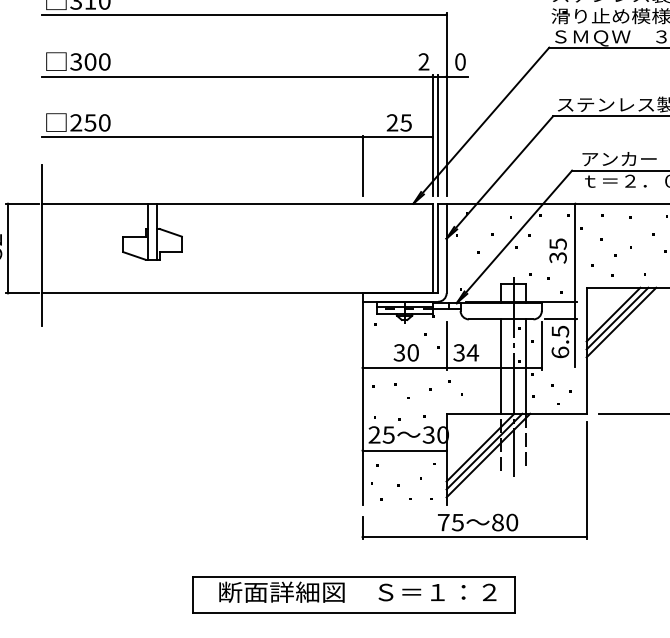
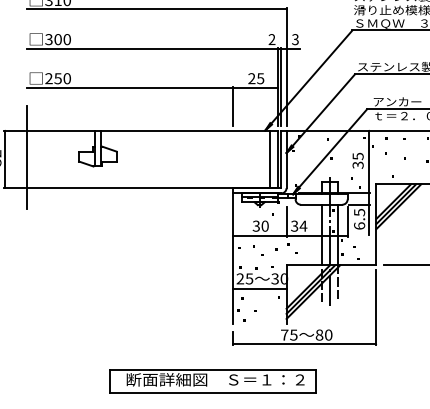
text: (460, 61) -> (295, 39), 0 -> 3
line: (421, 248) -> (270, 159), added
part: (352, 594) -> (212, 381), moved

